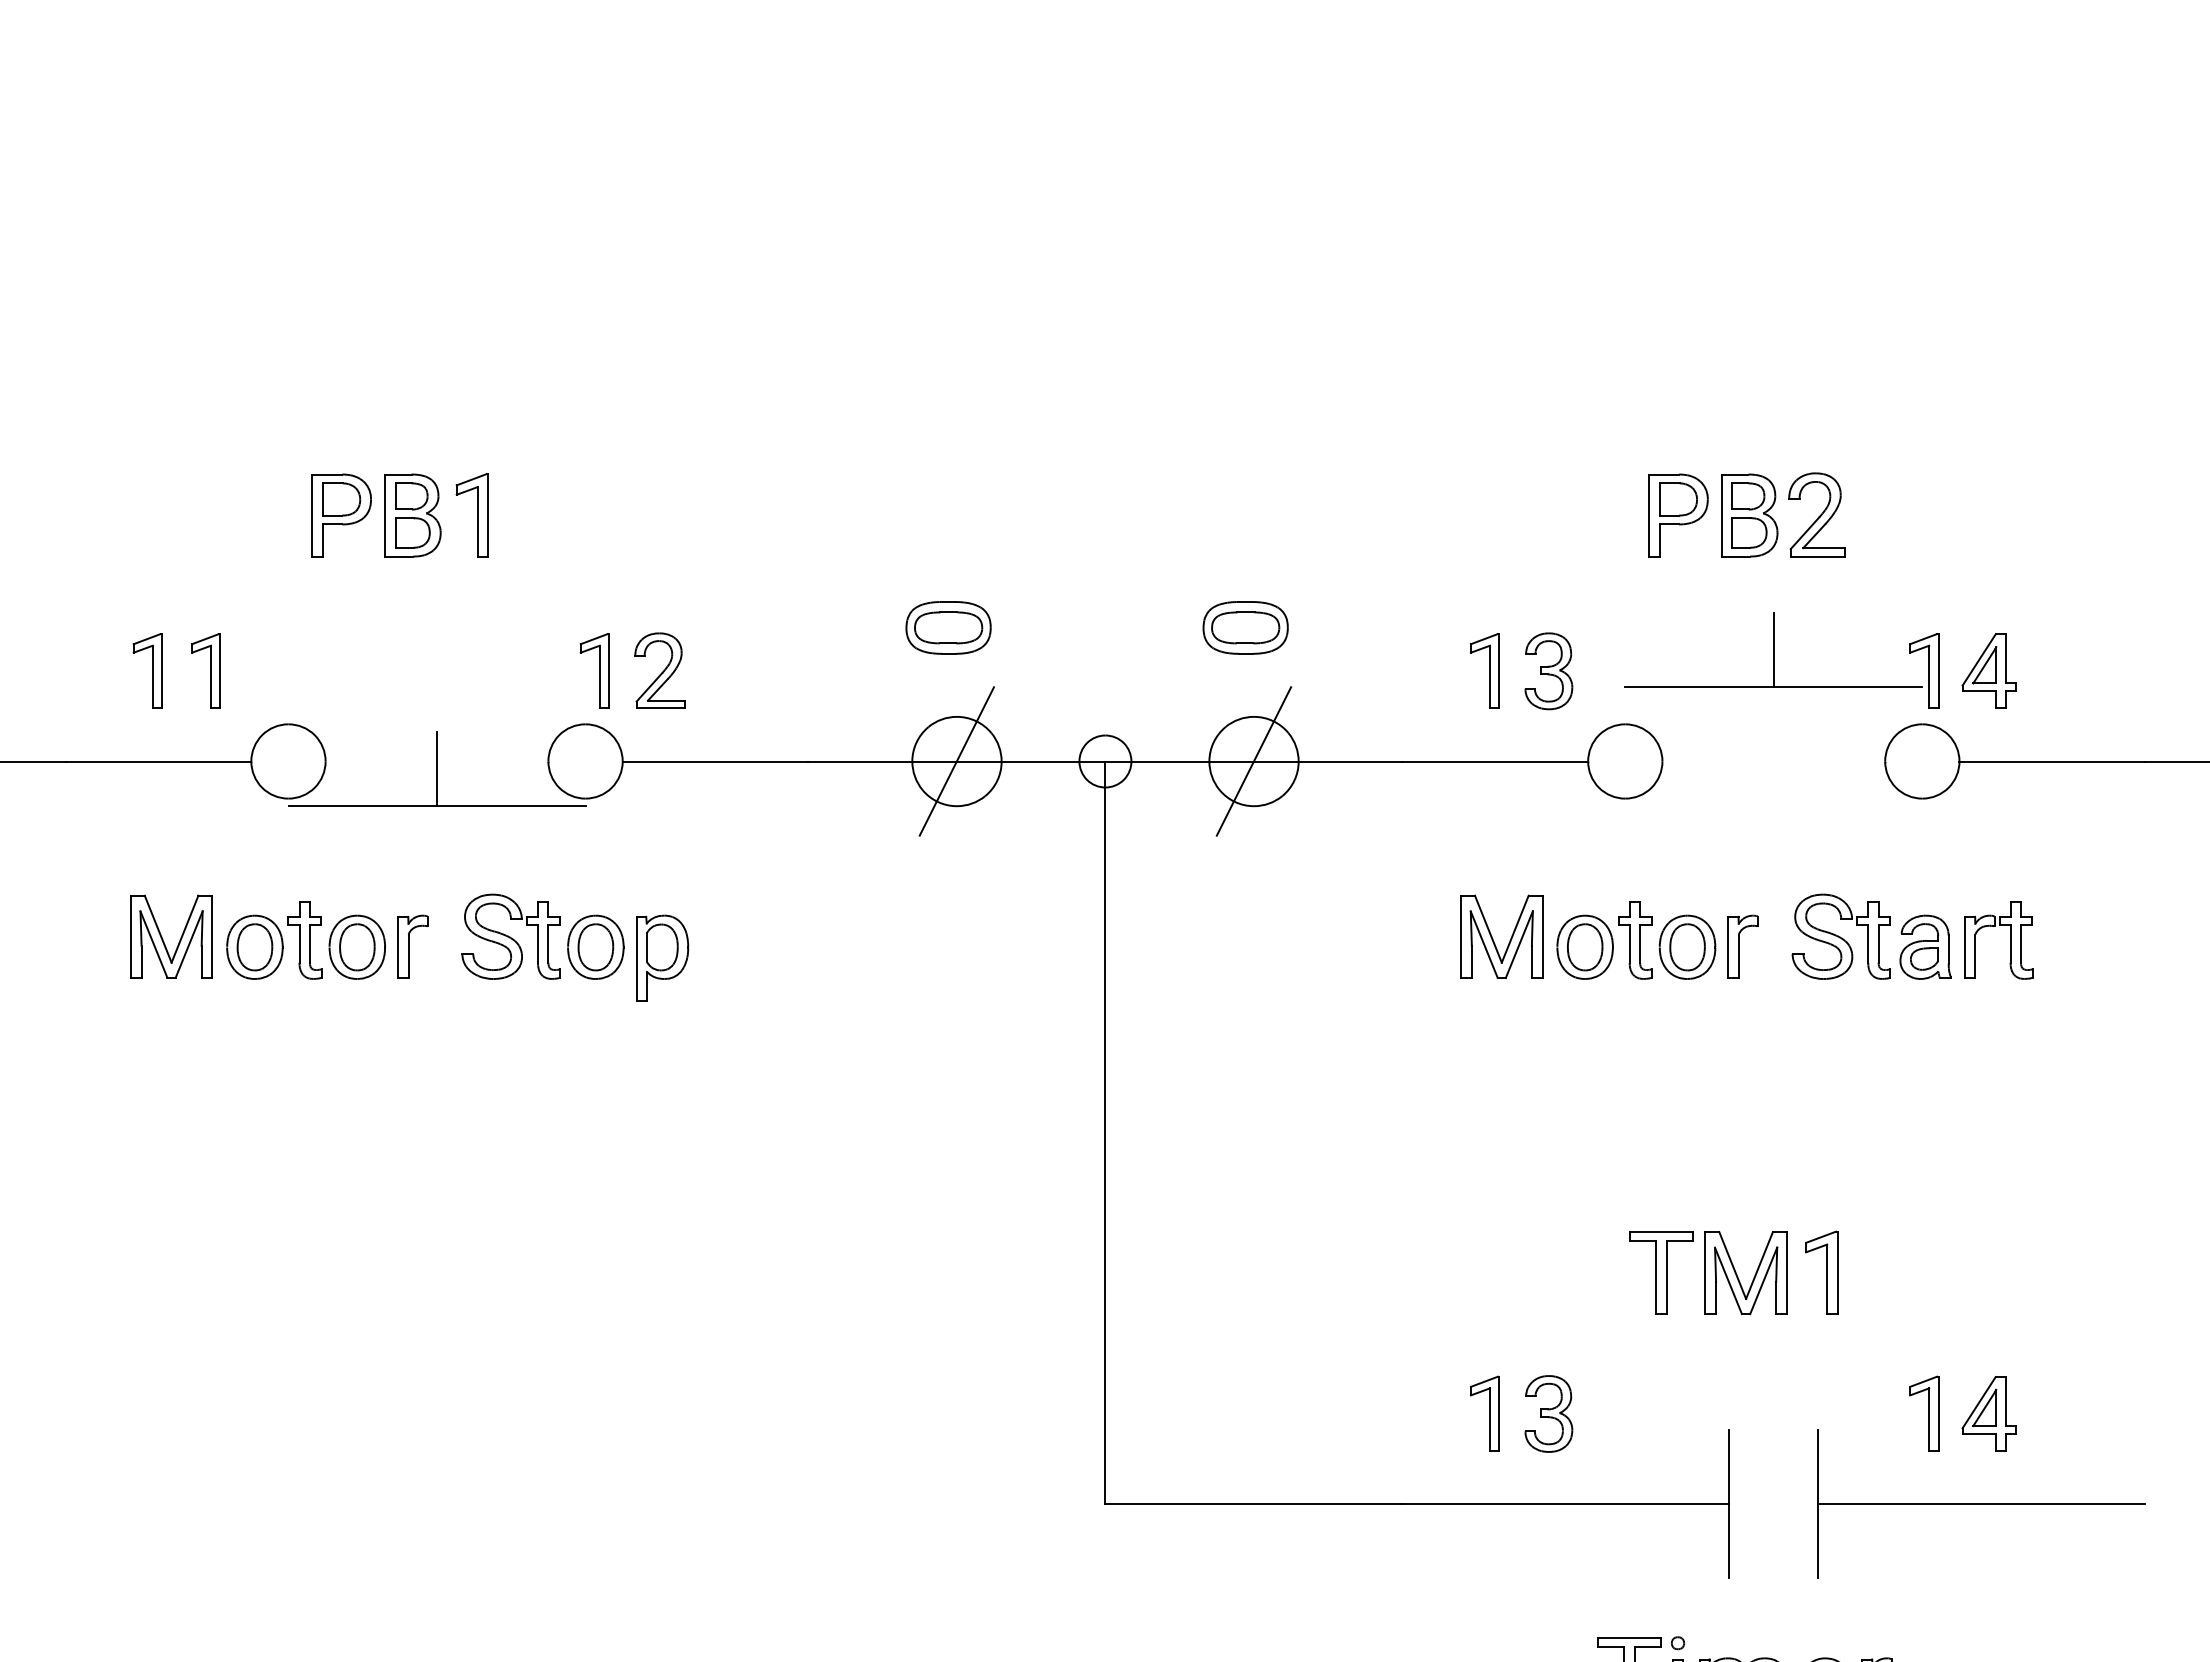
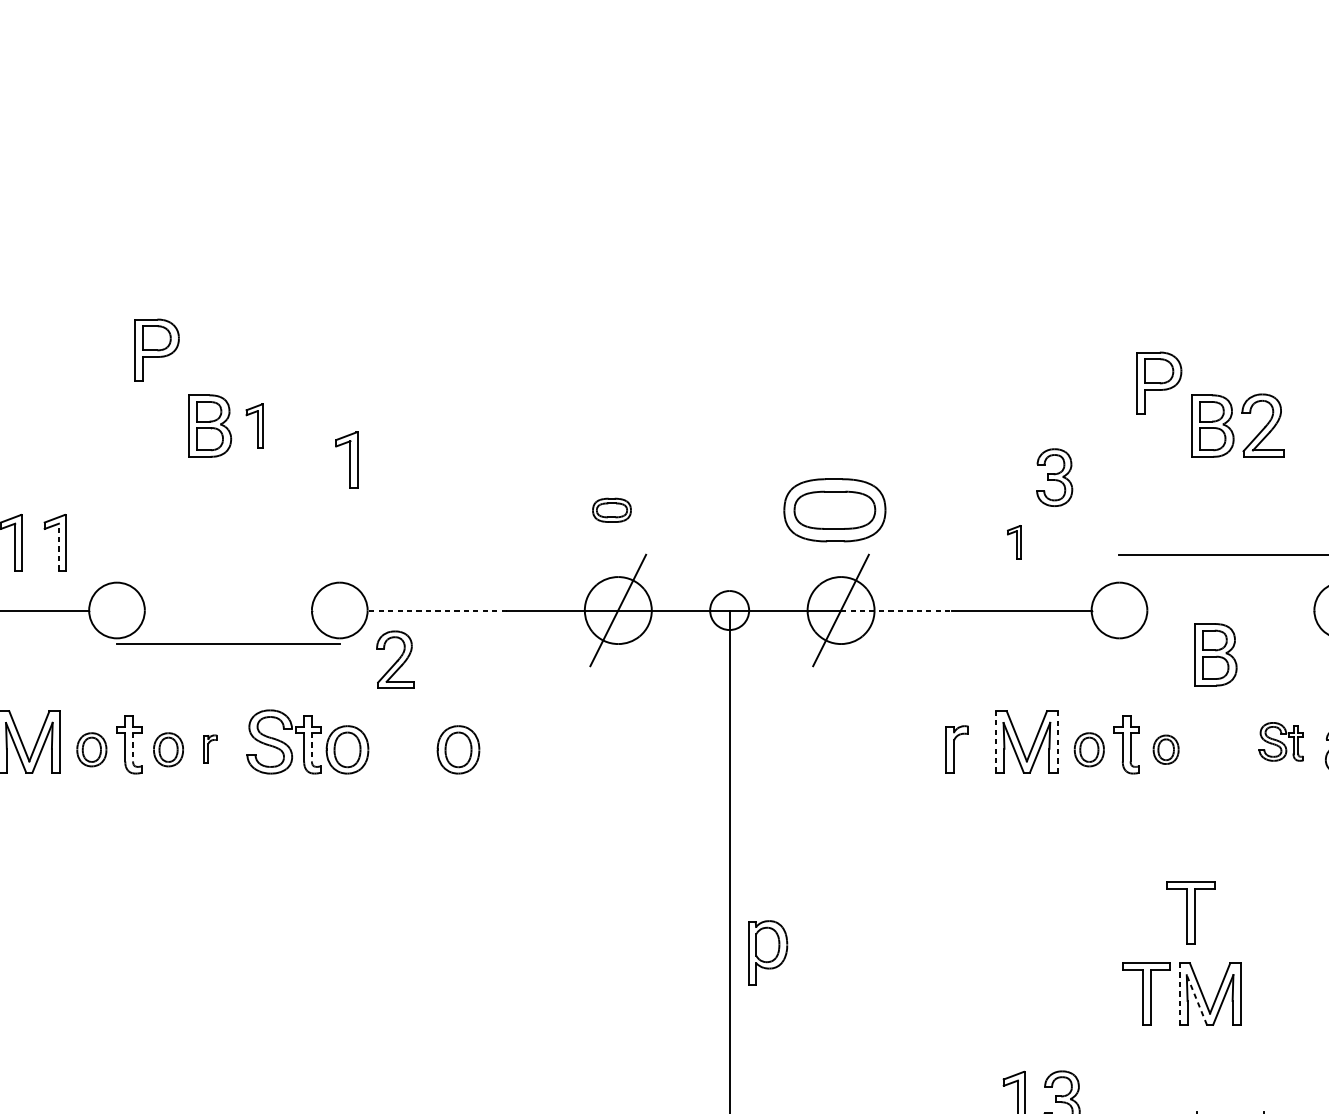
part: (341, 515) -> (156, 350), moved
part: (471, 515) -> (254, 426), size x0.7
part: (1678, 515) -> (1159, 383), moved
part: (948, 627) -> (611, 510), size x0.6
part: (1245, 627) -> (834, 510), size x1.6
line: (1773, 649) -> (1230, 526), removed
part: (594, 670) -> (346, 459), moved
part: (659, 670) -> (395, 659), moved
part: (1484, 670) -> (1013, 542), size x0.6
part: (1548, 671) -> (1054, 477), moved
line: (211, 676) -> (59, 546), solid -> dashed
line: (715, 761) -> (437, 610), solid -> dashed
line: (1328, 761) -> (896, 610), solid -> dashed
line: (437, 768) -> (228, 615), removed
part: (1753, 820) -> (1215, 654), added
line: (1461, 936) -> (996, 741), solid -> dashed
part: (1840, 936) -> (1280, 741), size x0.6
line: (1542, 937) -> (1057, 742), solid -> dashed
line: (309, 943) -> (132, 747), solid -> dashed
line: (548, 943) -> (312, 747), solid -> dashed
part: (254, 946) -> (91, 749), size x0.7
part: (356, 946) -> (168, 749), size x0.7
part: (412, 946) -> (210, 749), size x0.6
part: (743, 946) -> (458, 749), added
part: (1584, 946) -> (1088, 749), size x0.7
part: (1687, 946) -> (1166, 749), size x0.6
part: (1742, 946) -> (956, 749), moved
part: (662, 957) -> (767, 952), moved
part: (1720, 1164) -> (1190, 912), added
line: (1705, 1272) -> (1179, 993), solid -> dashed
part: (1821, 1272) -> (1266, 993), removed
line: (1728, 1280) -> (1196, 999), solid -> dashed

